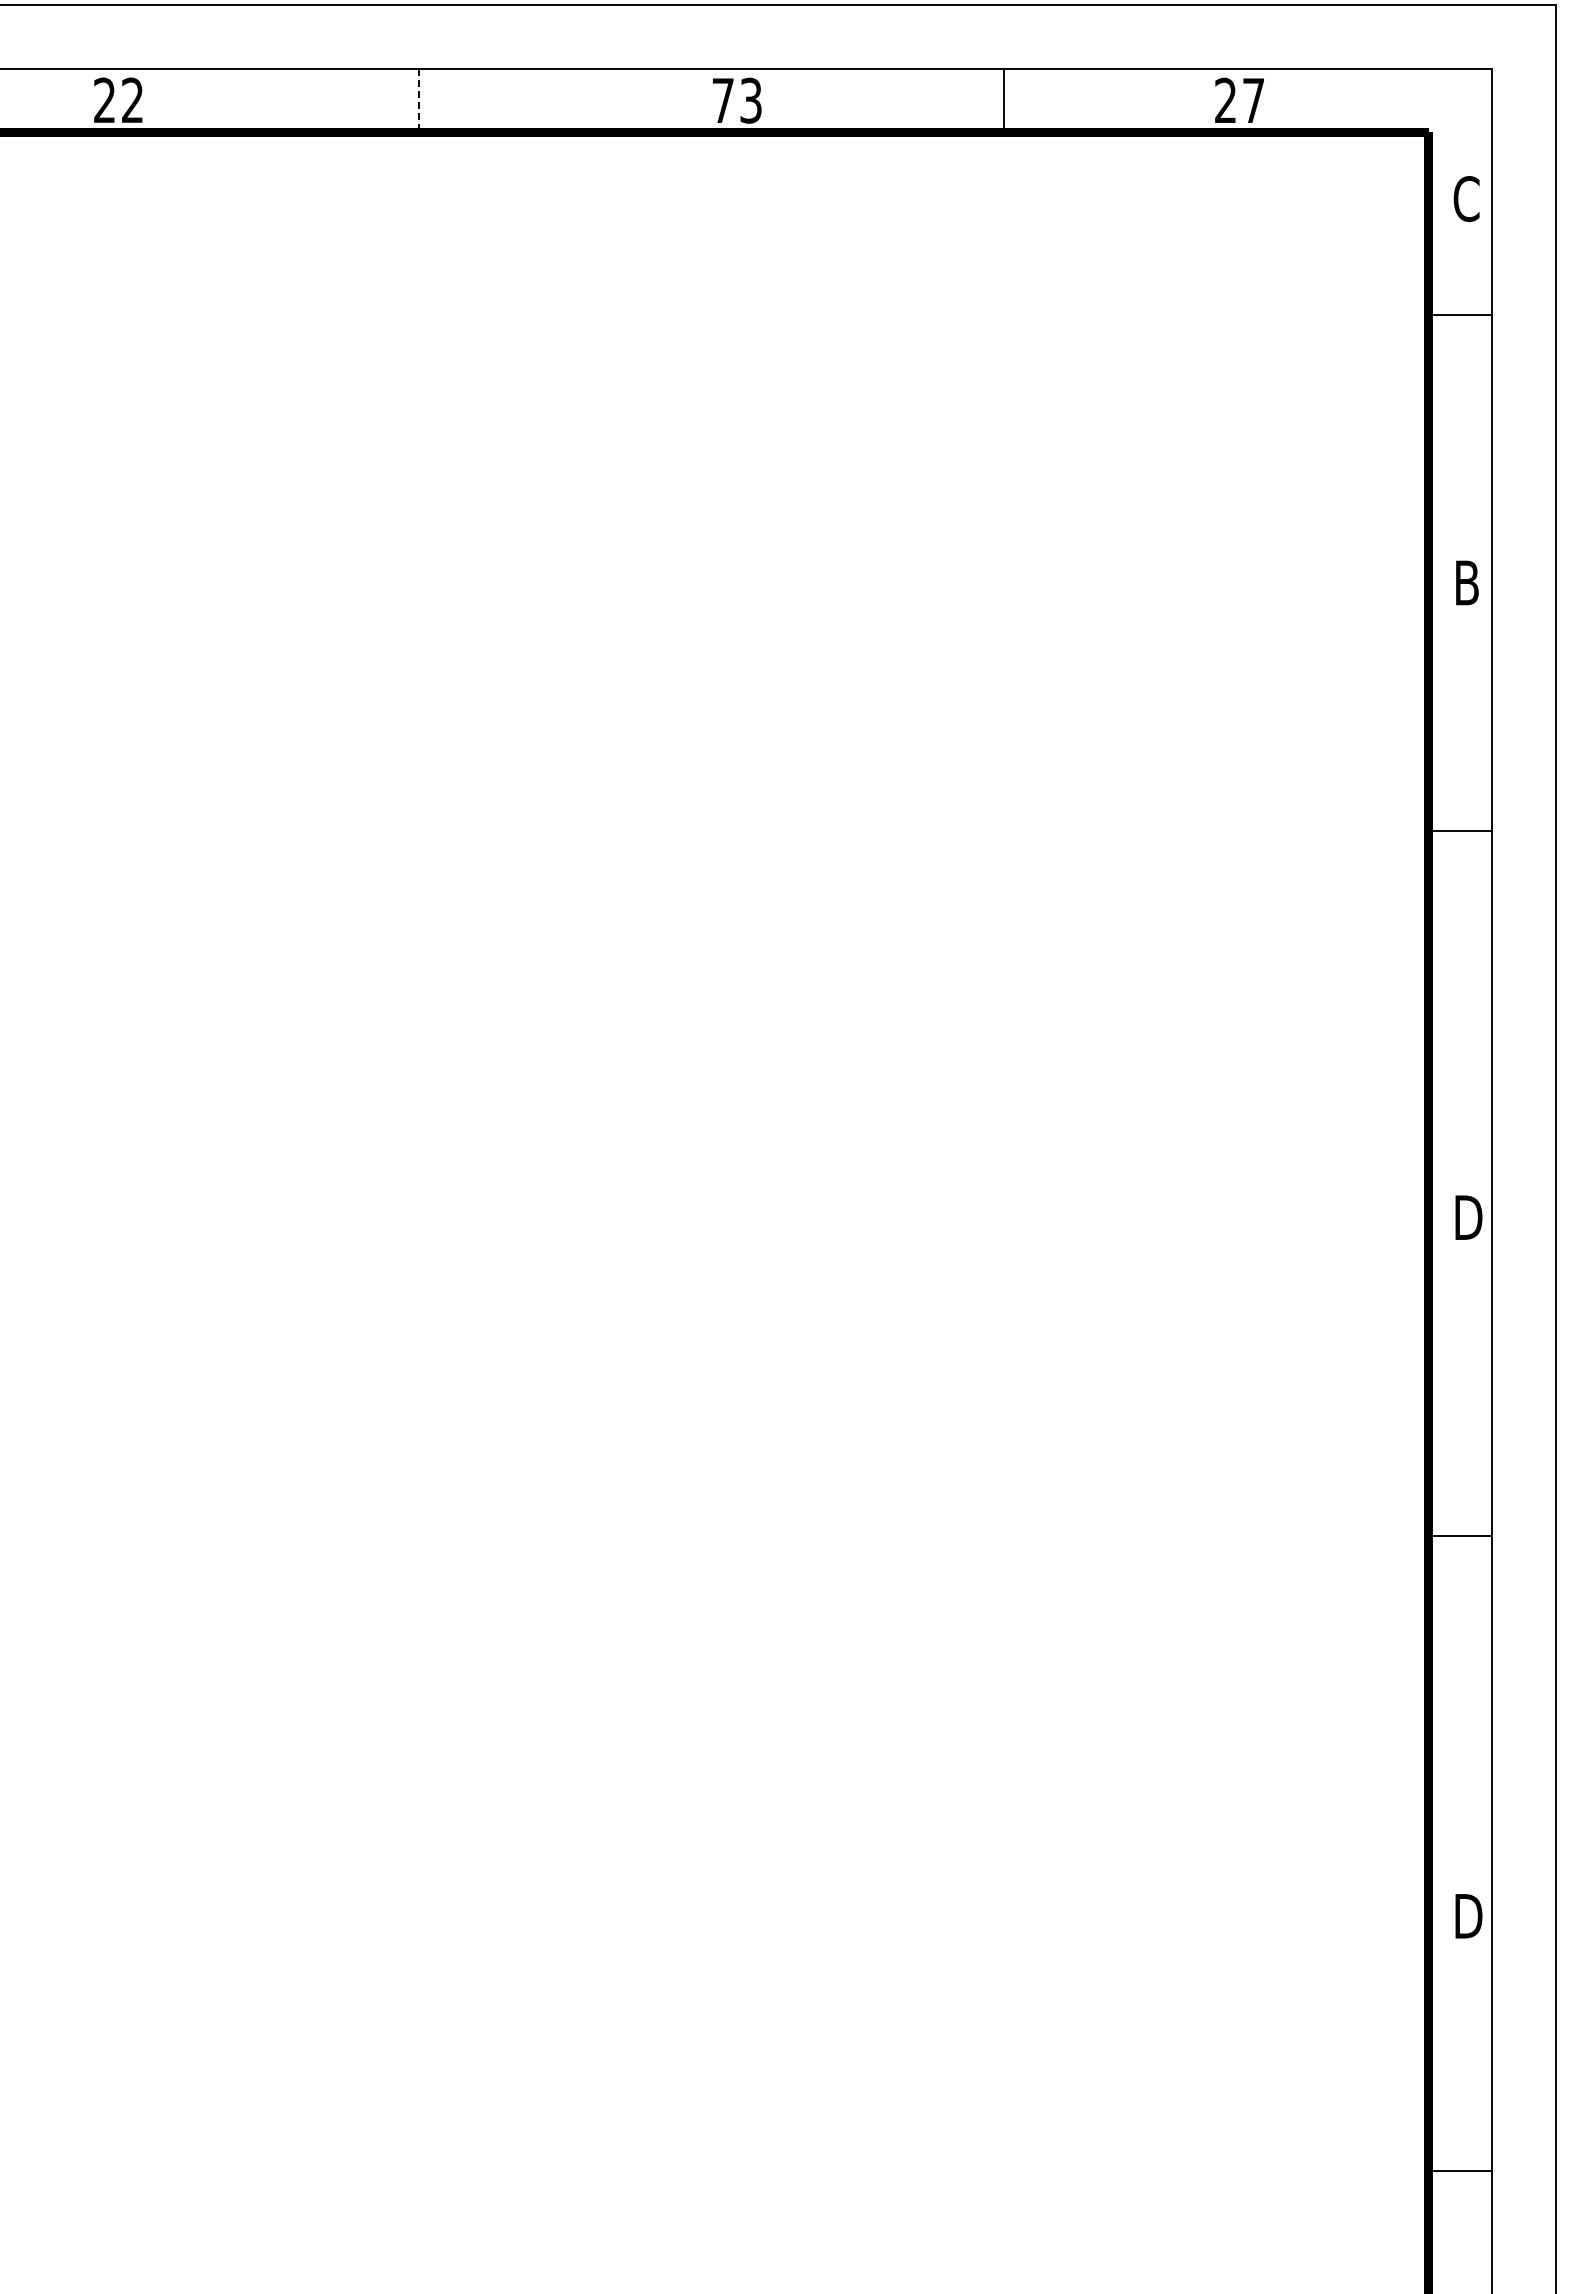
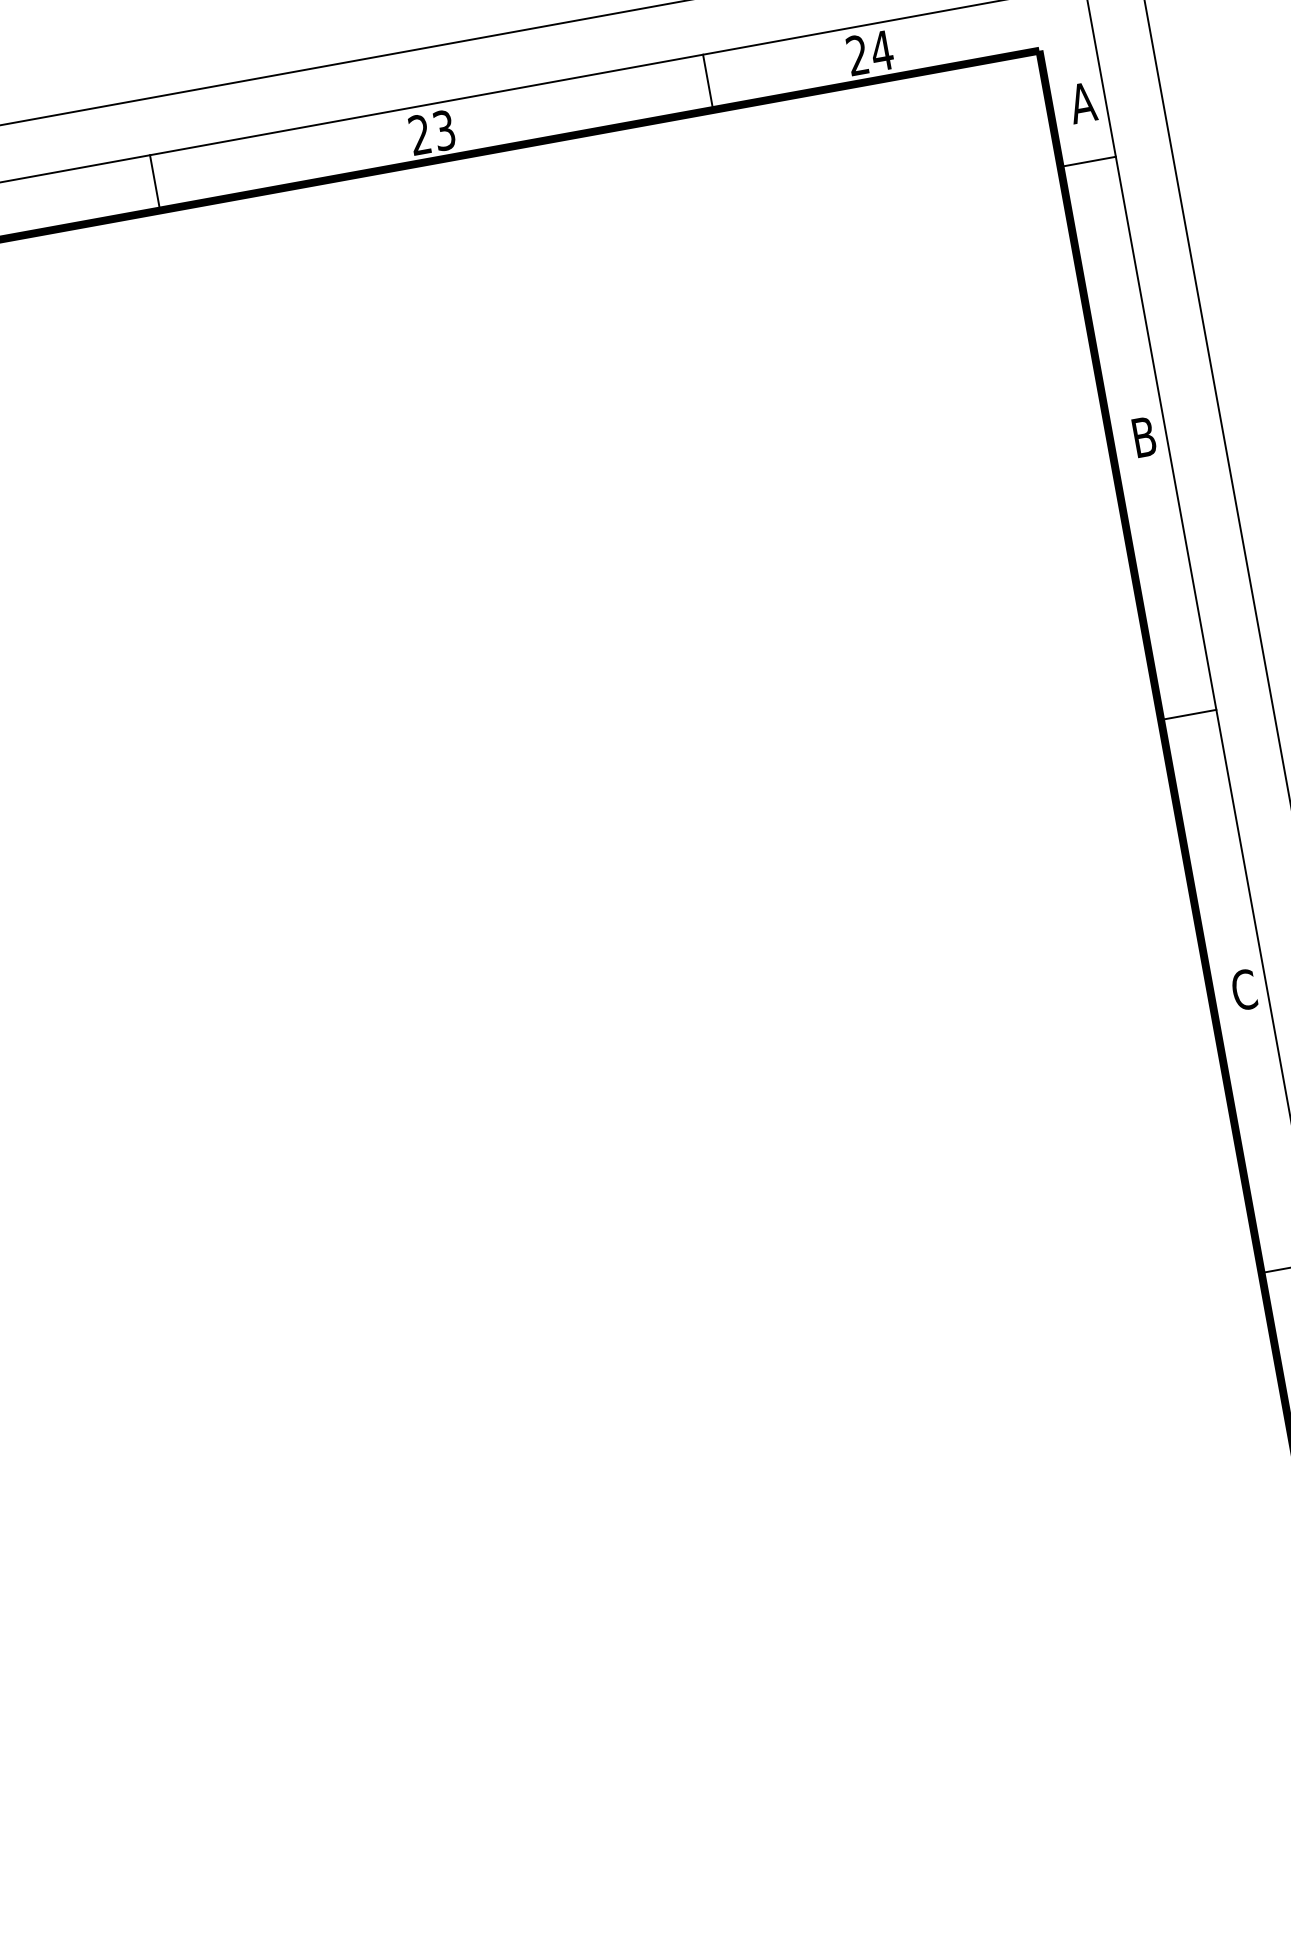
text: (722, 99) -> (419, 133), 73 -> 23
line: (418, 100) -> (154, 182), dashed -> solid
line: (1004, 100) -> (708, 82), moved
text: (1253, 100) -> (881, 50), 27 -> 24
text: (1465, 199) -> (1082, 103), C -> A
line: (1460, 314) -> (1088, 161), moved
line: (1460, 830) -> (1188, 714), moved
text: (1467, 1217) -> (1244, 989), D -> C

